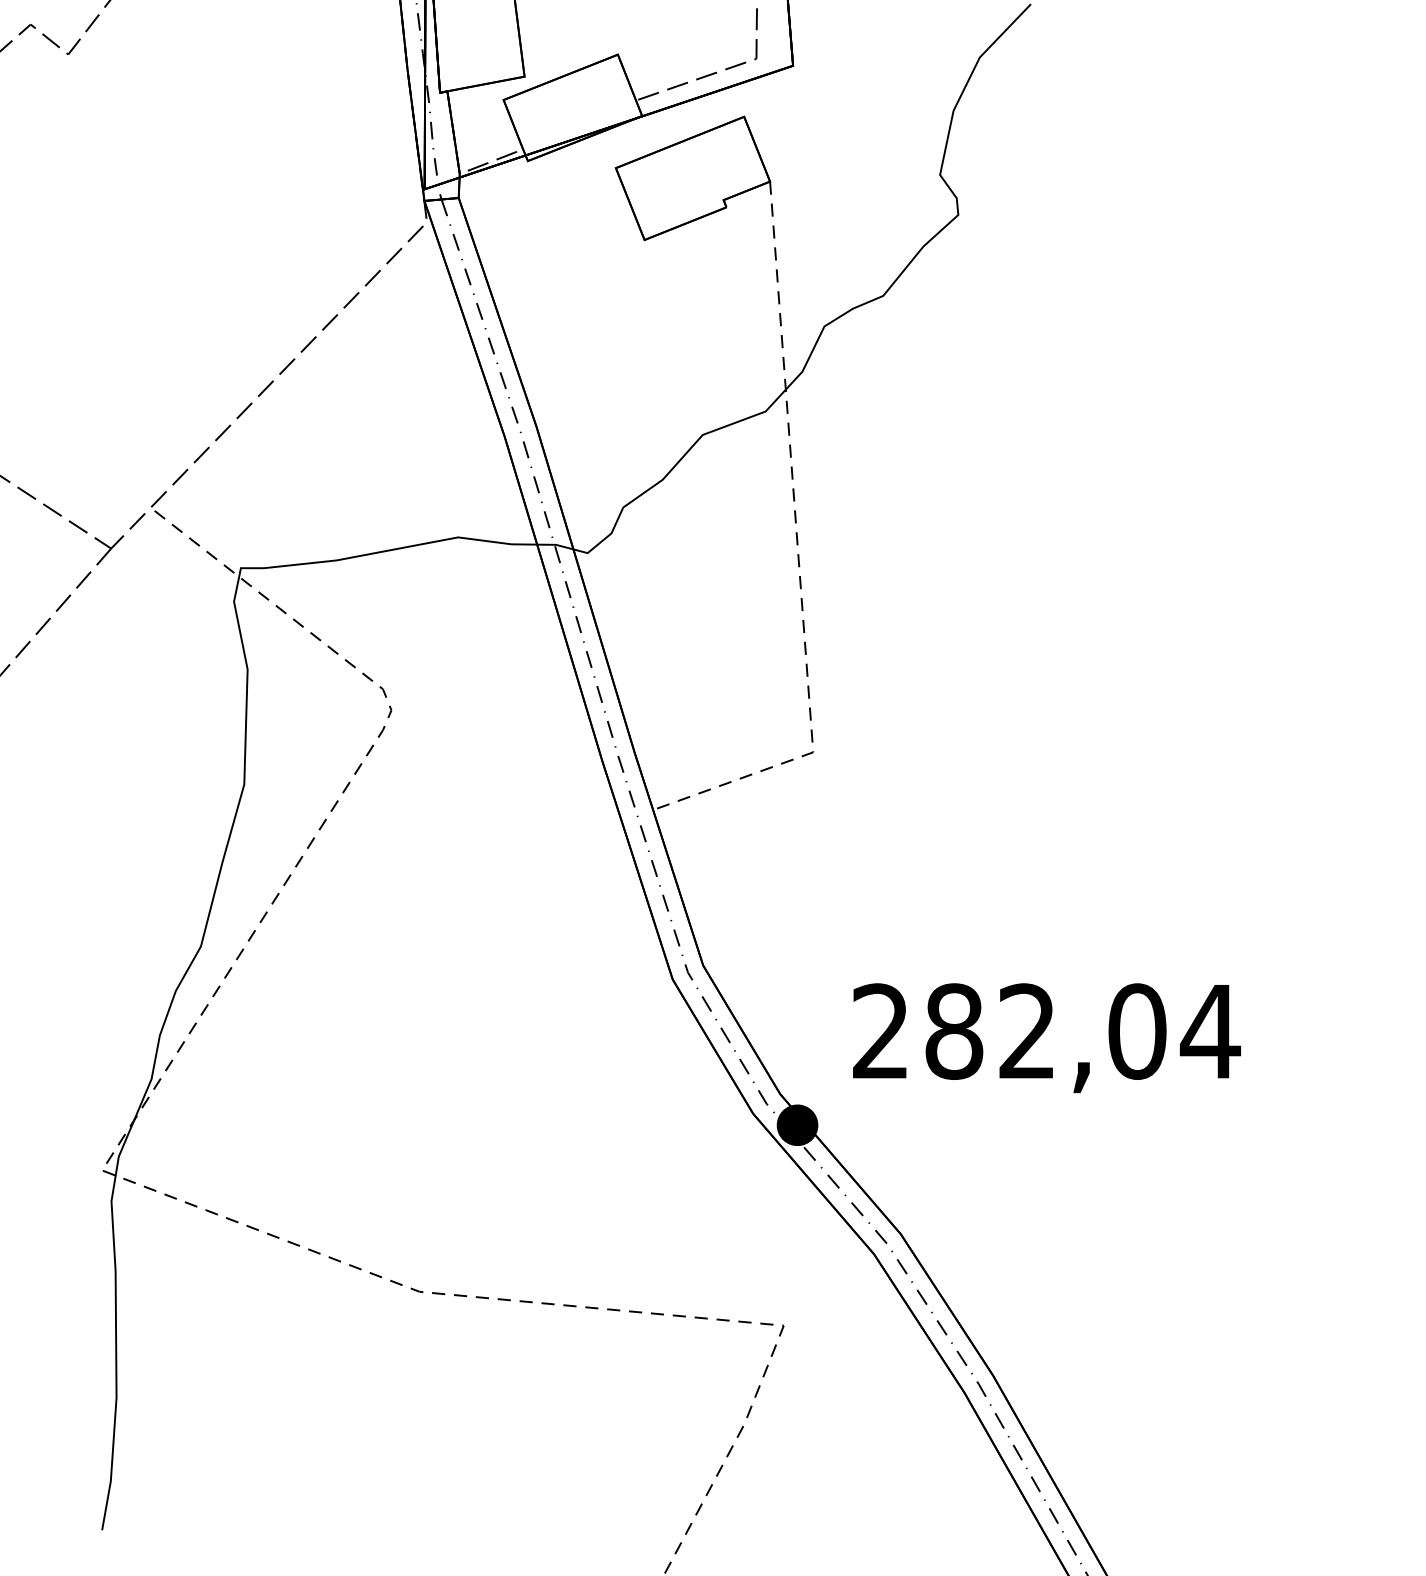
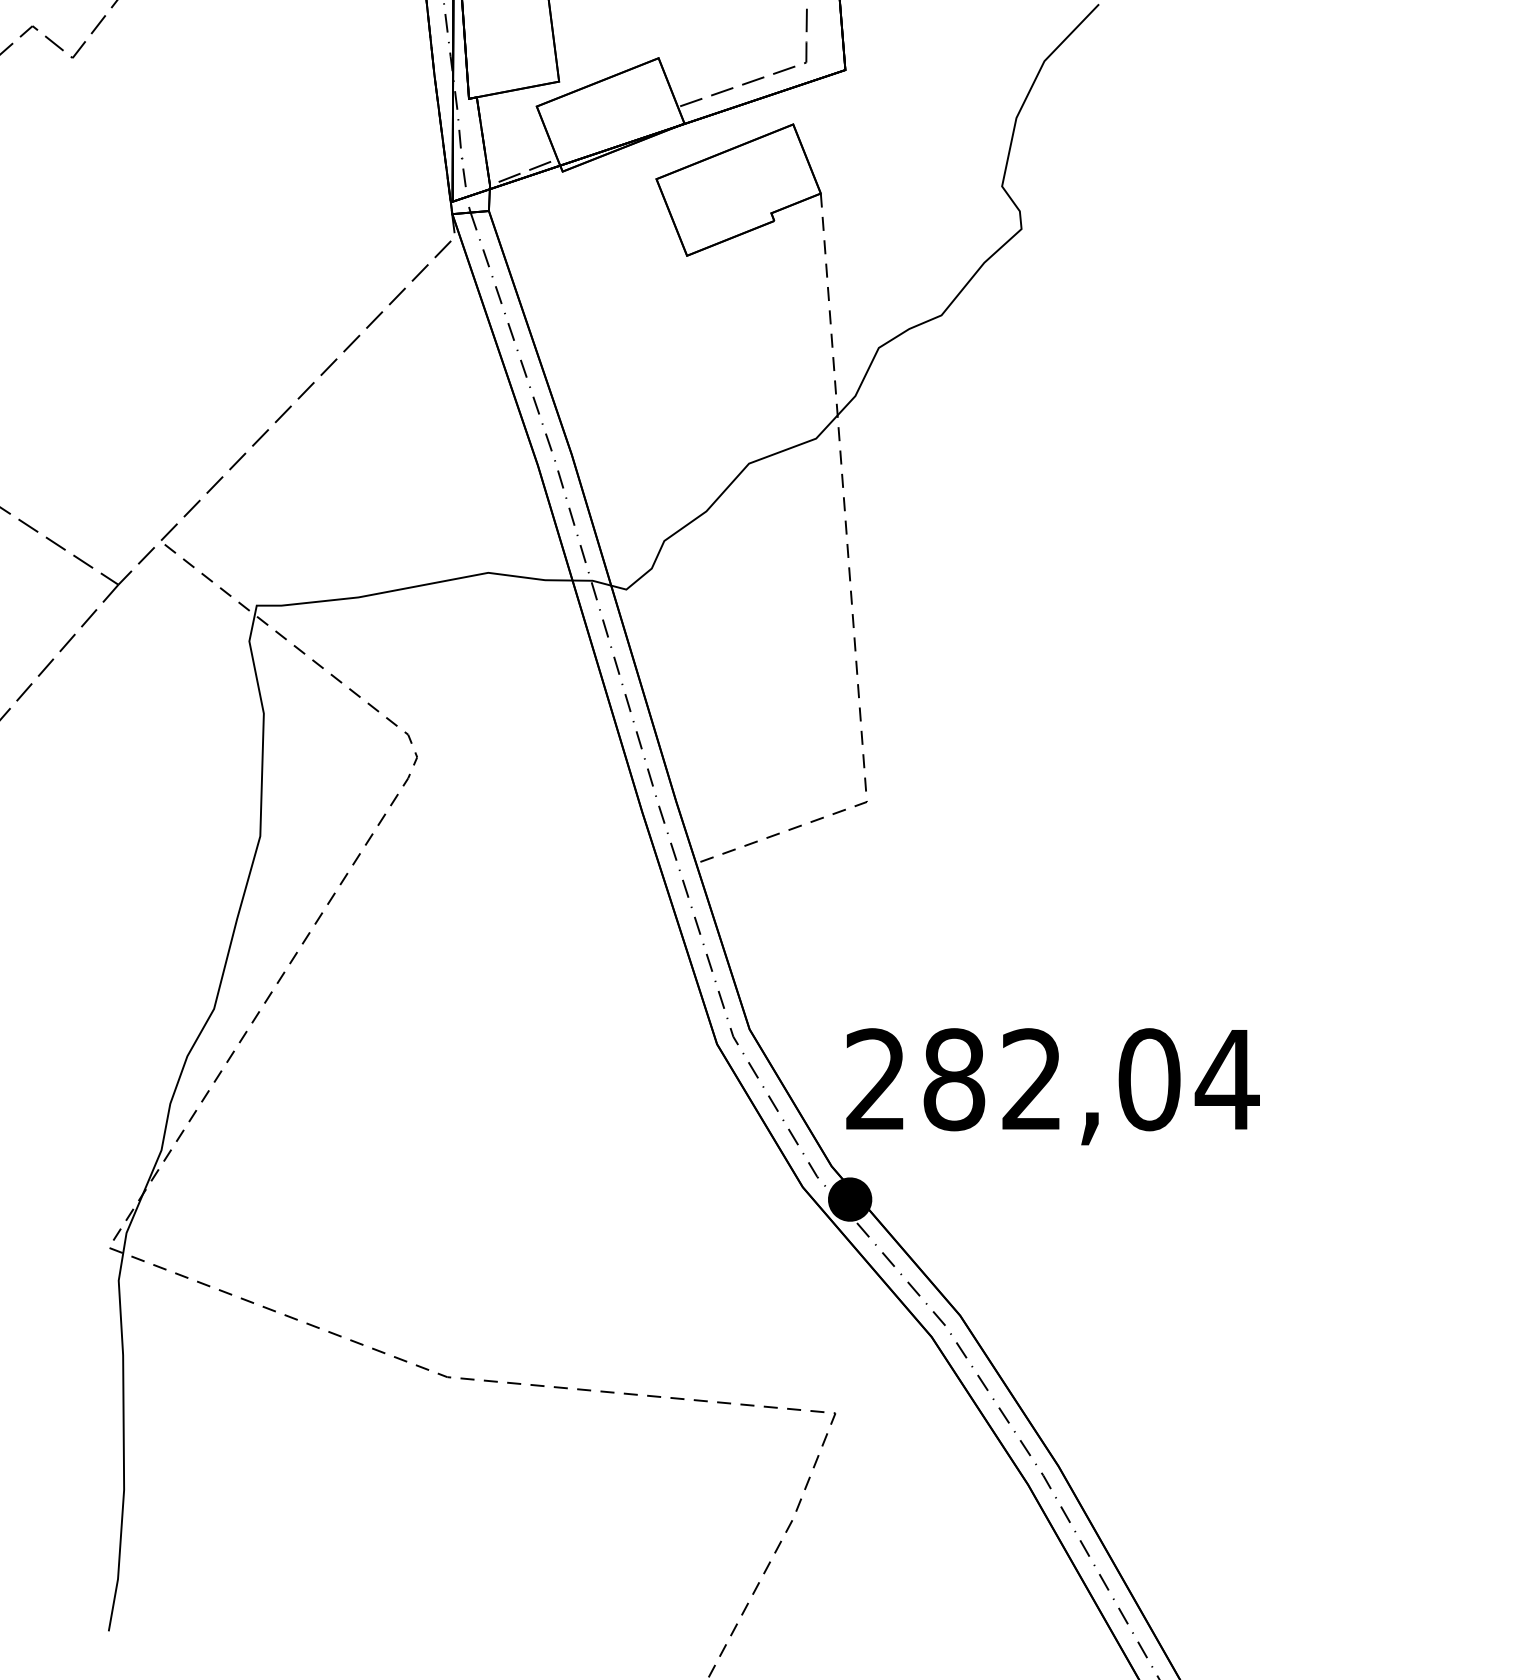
text: (1046, 1037) -> (1052, 1086), moved

